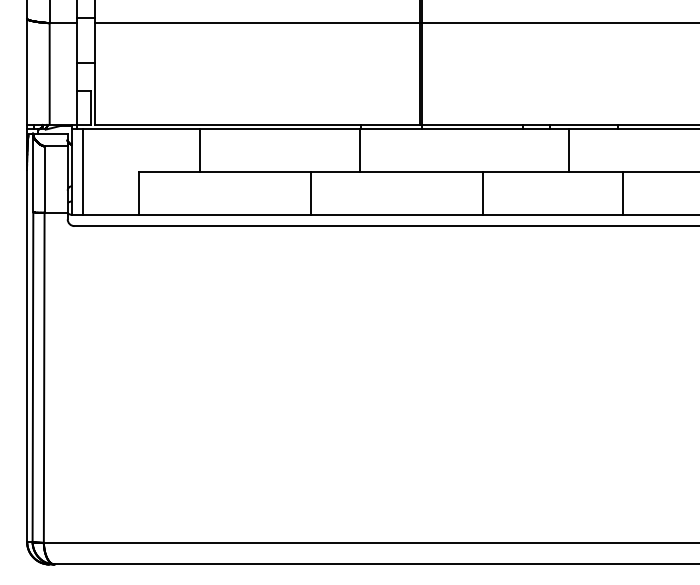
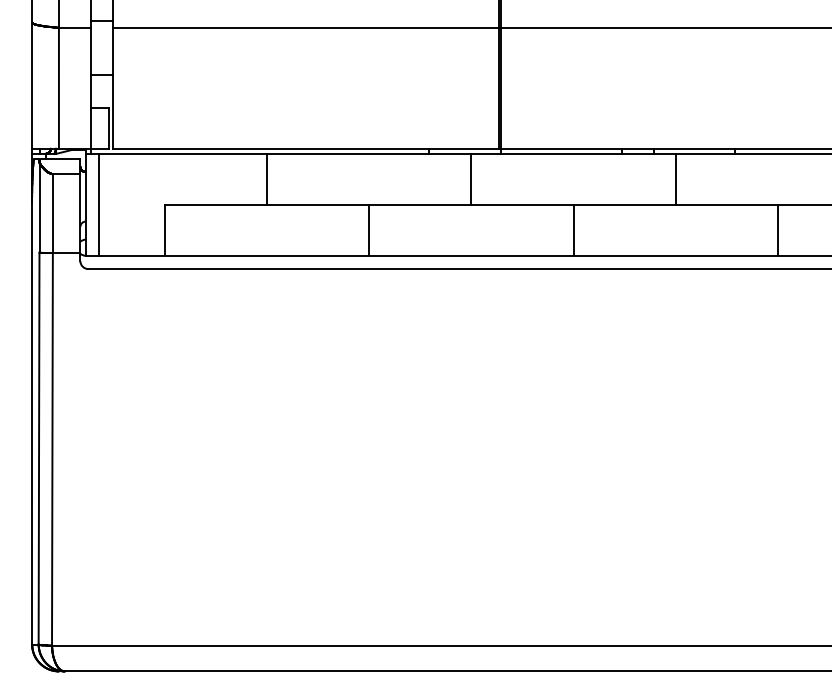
line: (200, 149) -> (267, 178), moved
line: (359, 149) -> (471, 178), moved
line: (622, 192) -> (777, 229), moved

